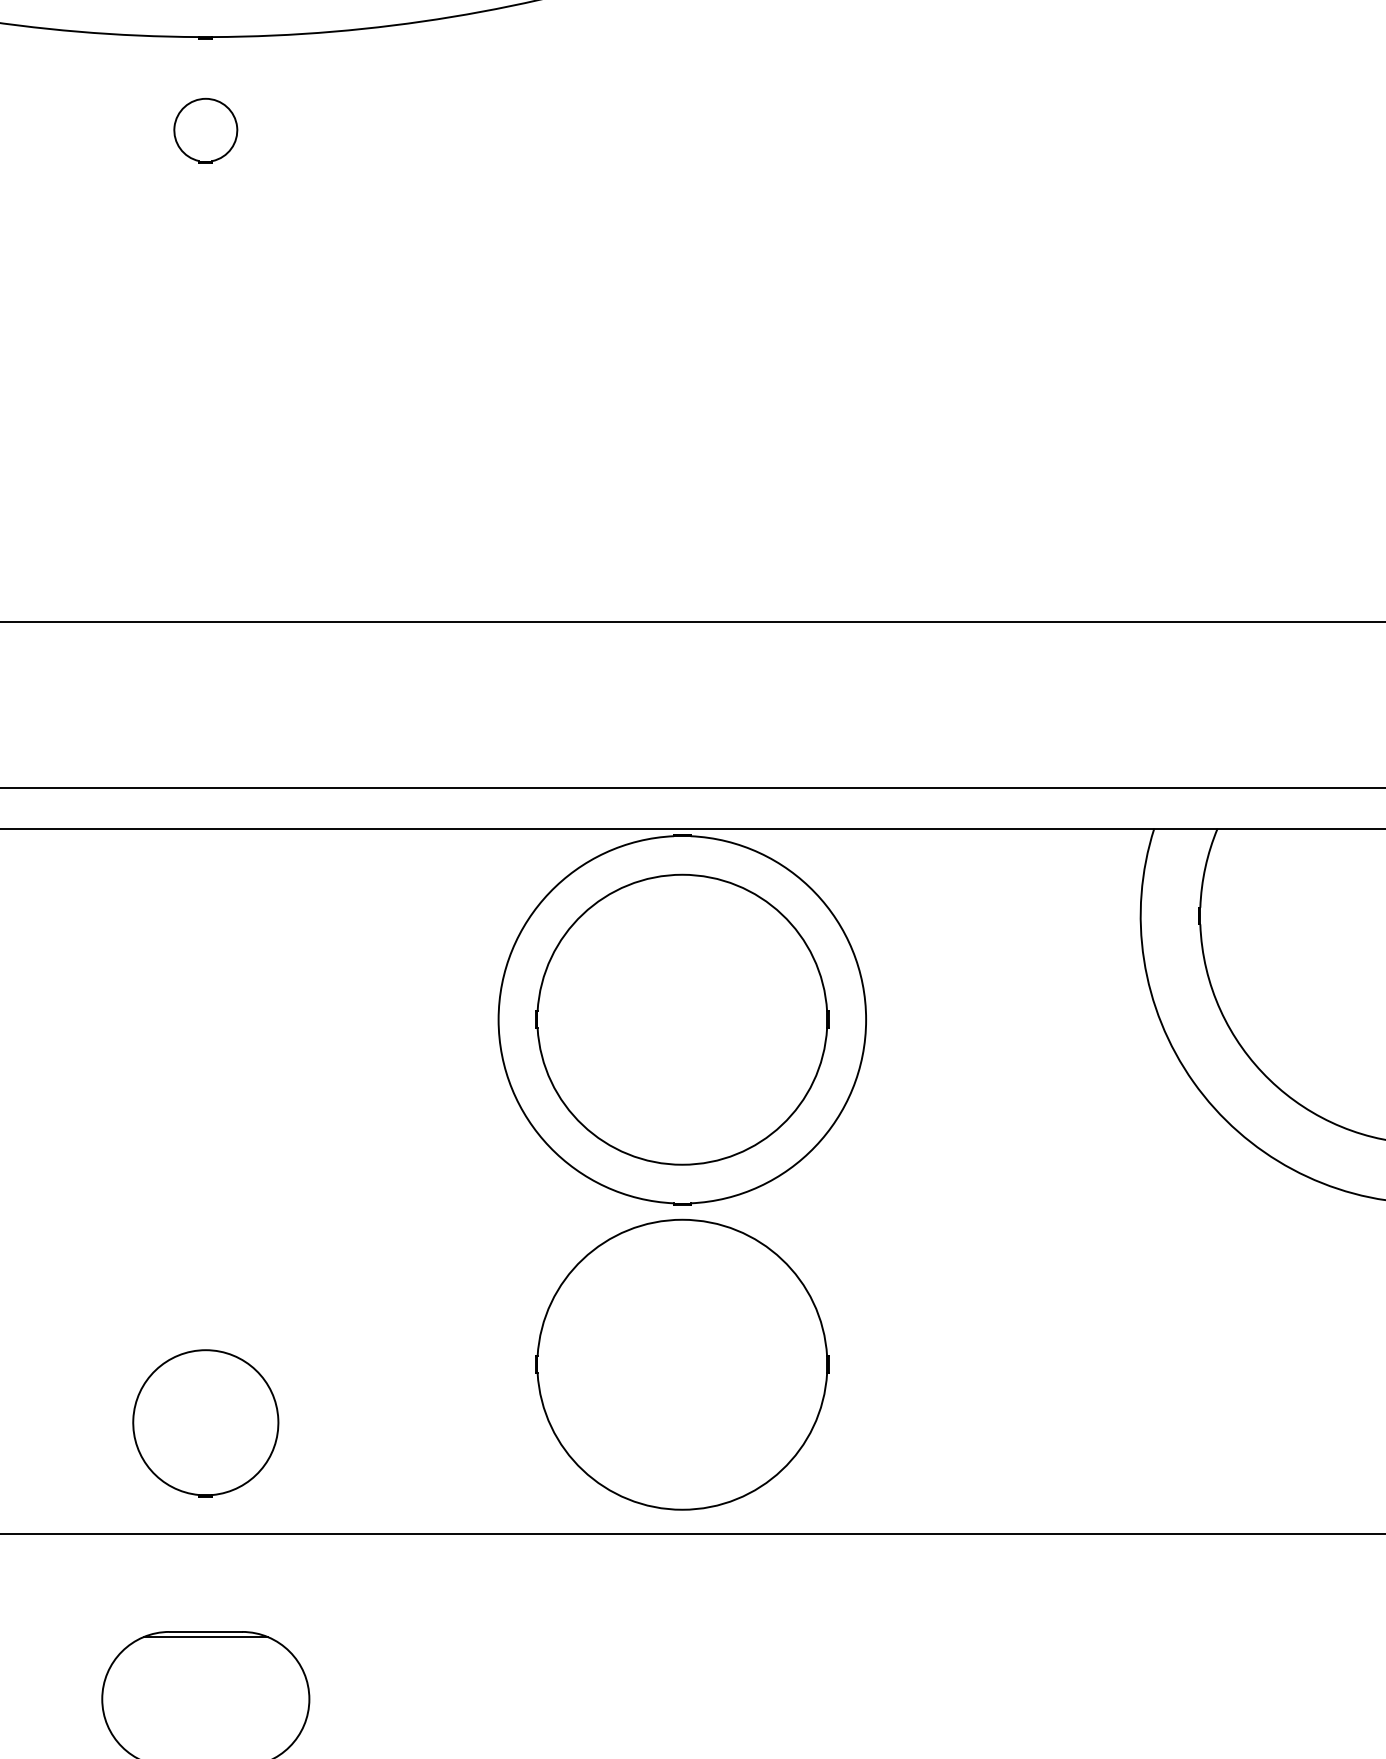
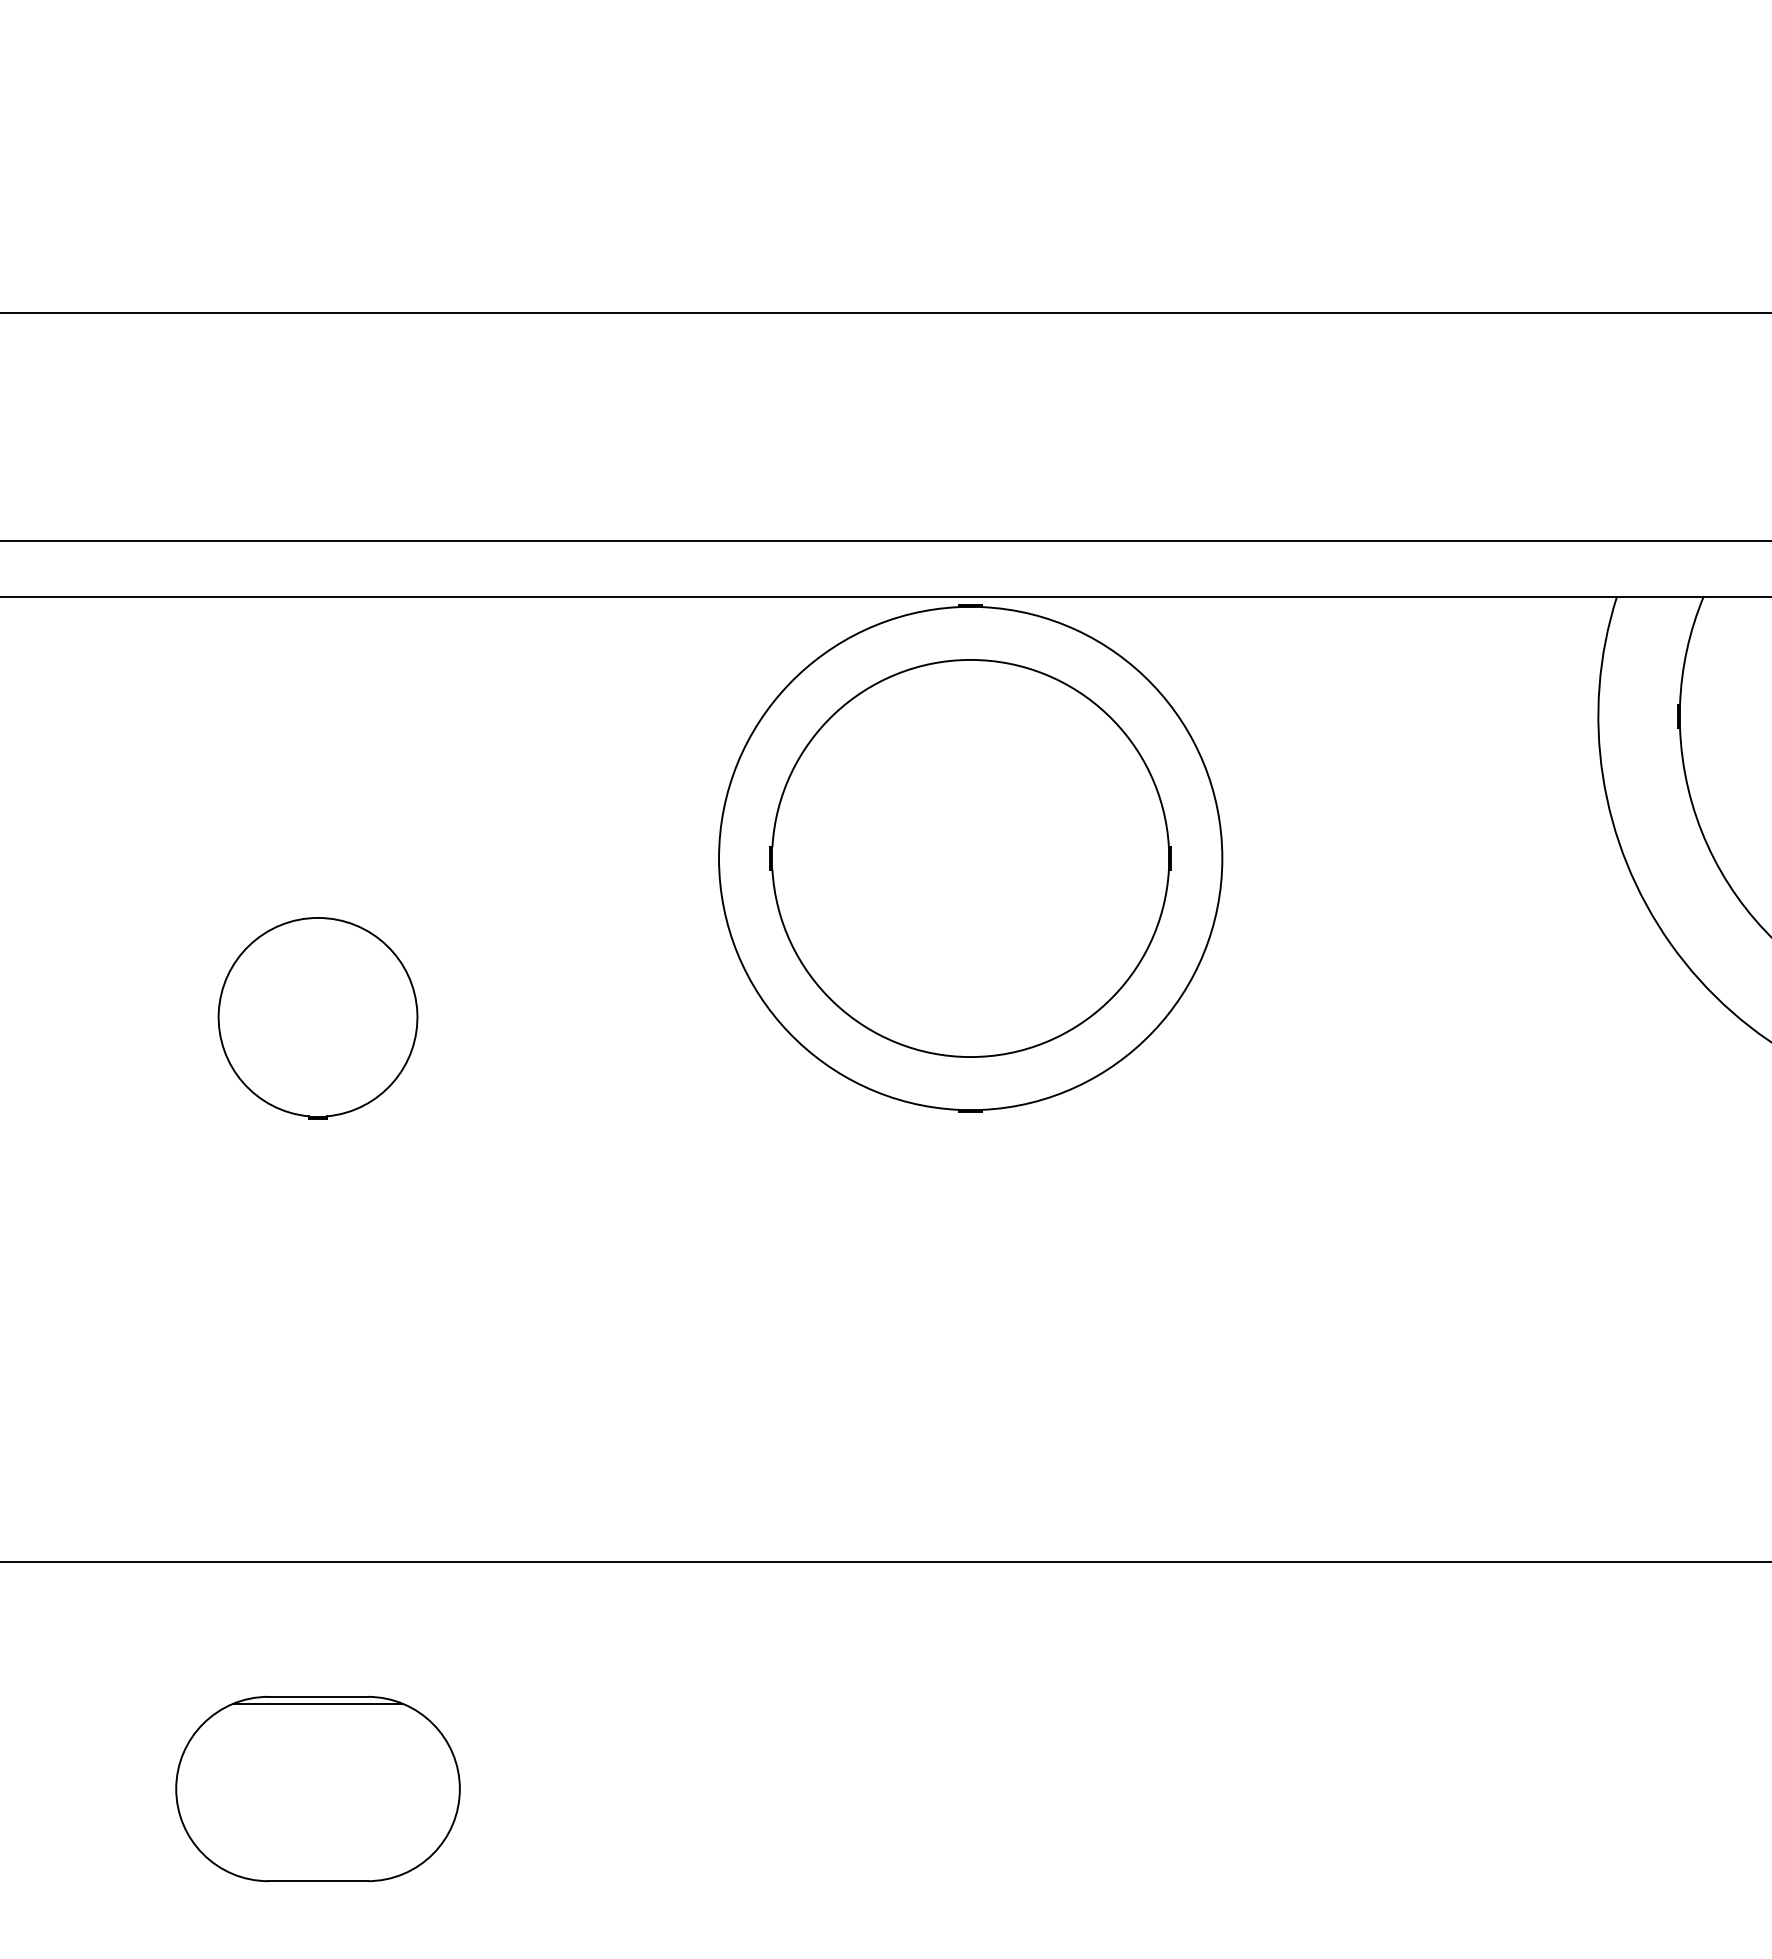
part: (682, 1364) -> (970, 1330), removed
part: (205, 1423) -> (317, 1018), moved

